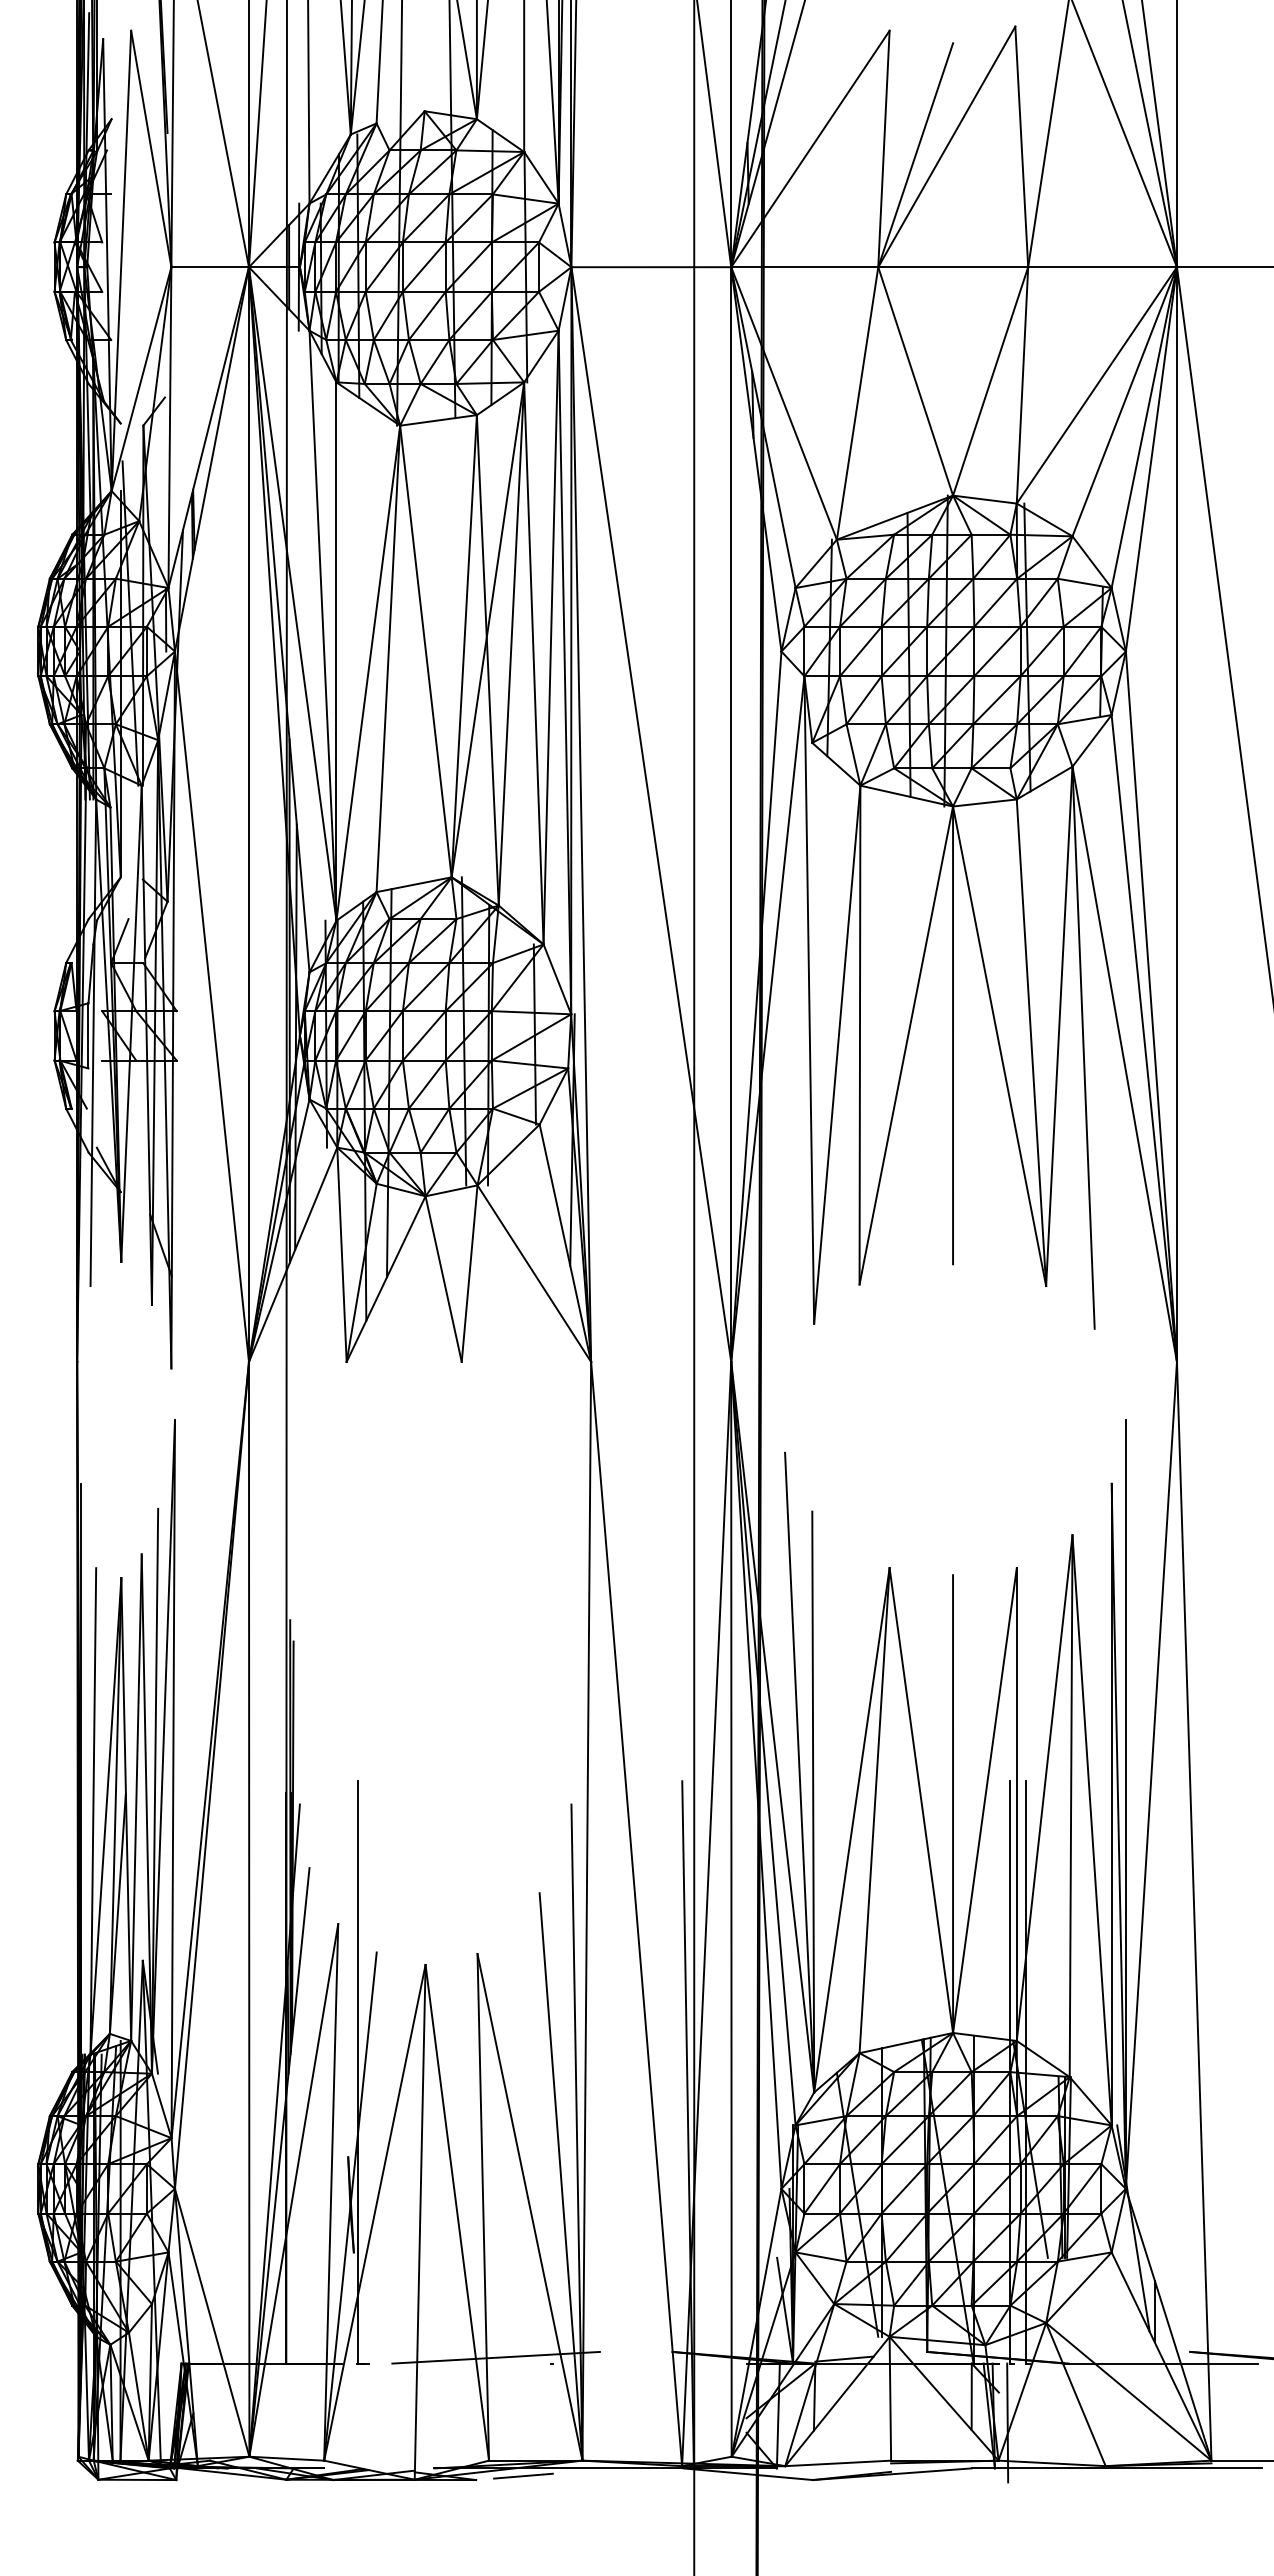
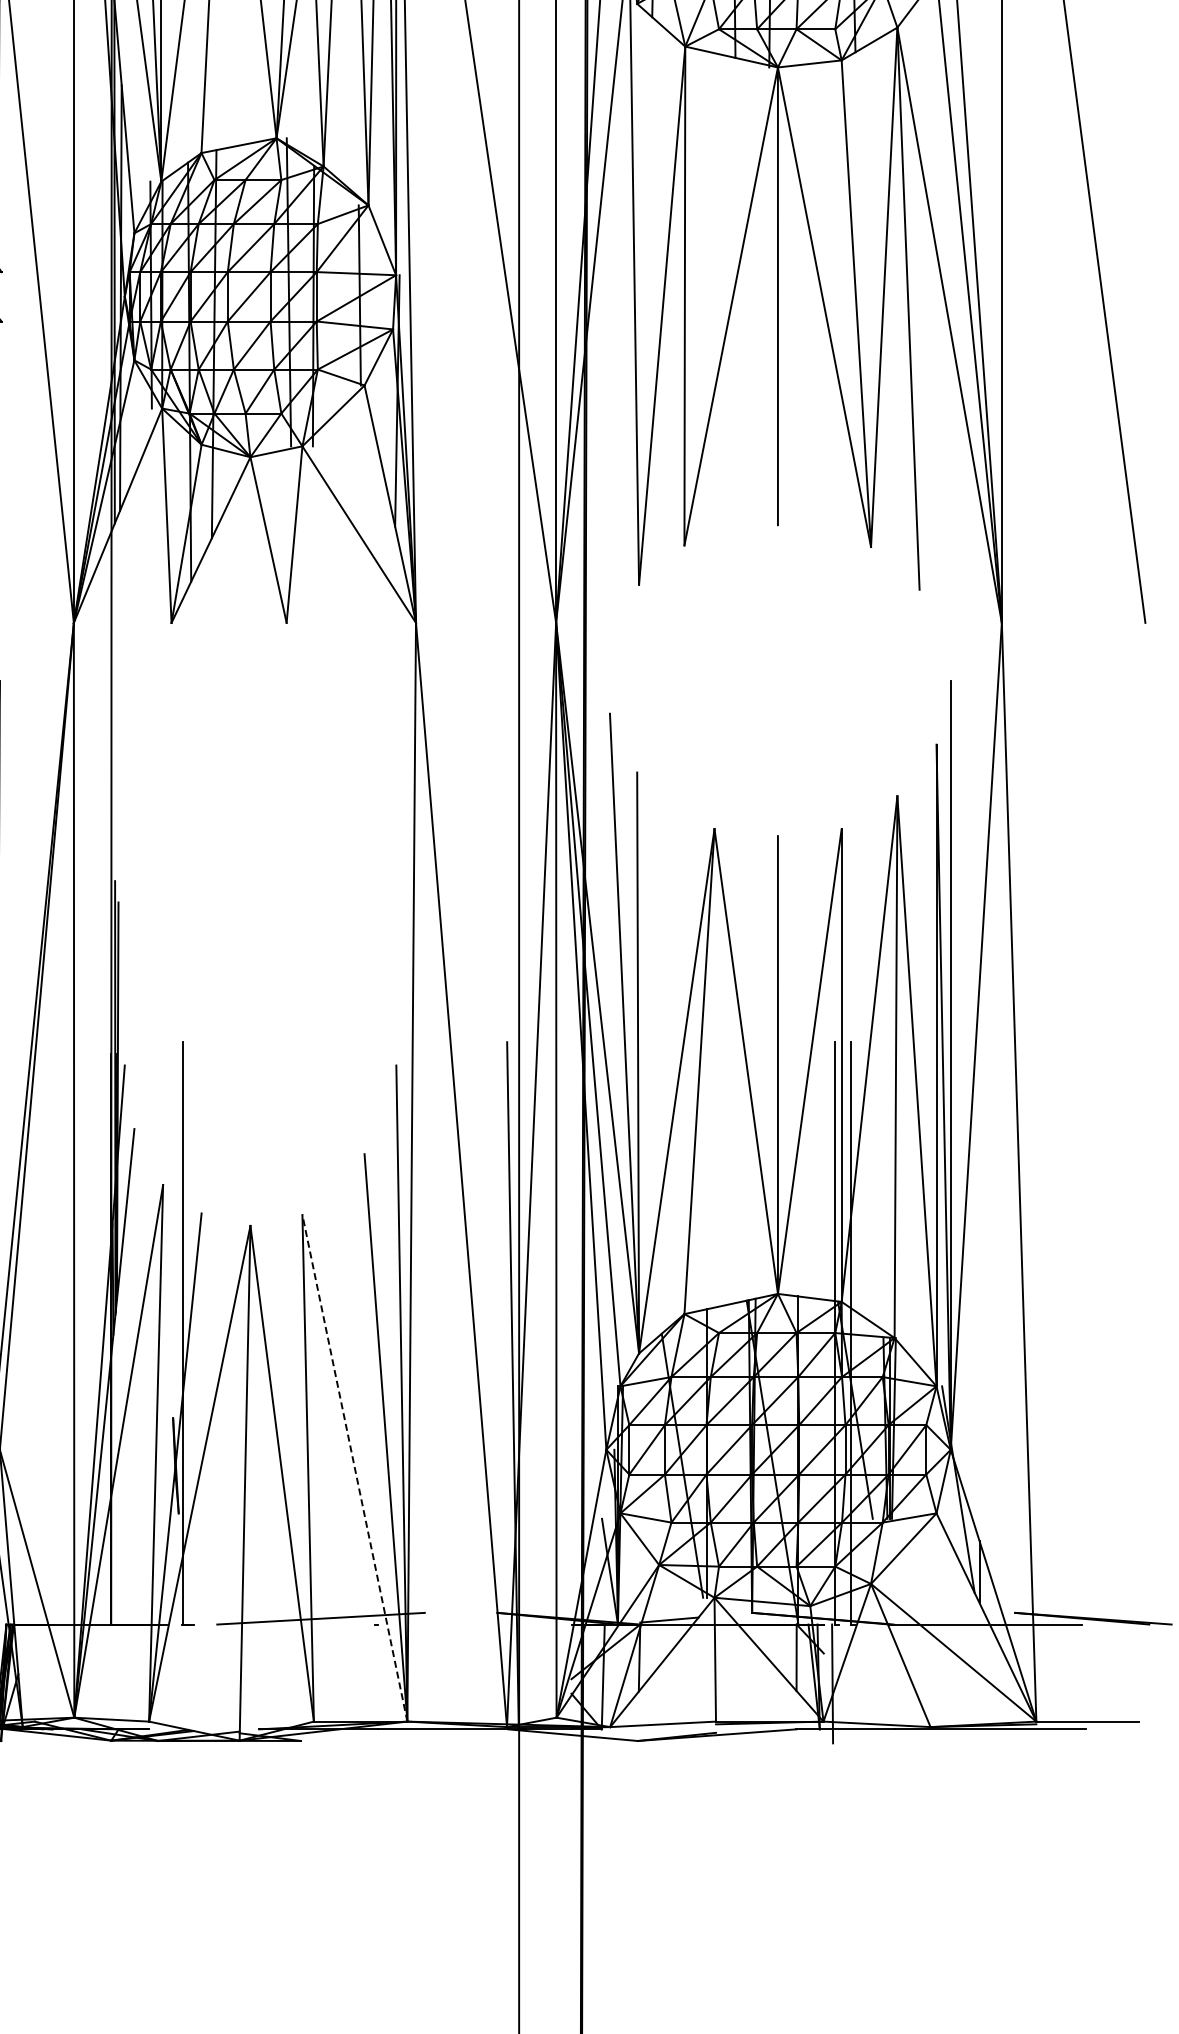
line: (530, 2207) -> (355, 1468), solid -> dashed
line: (523, 2475) -> (348, 1736), removed

